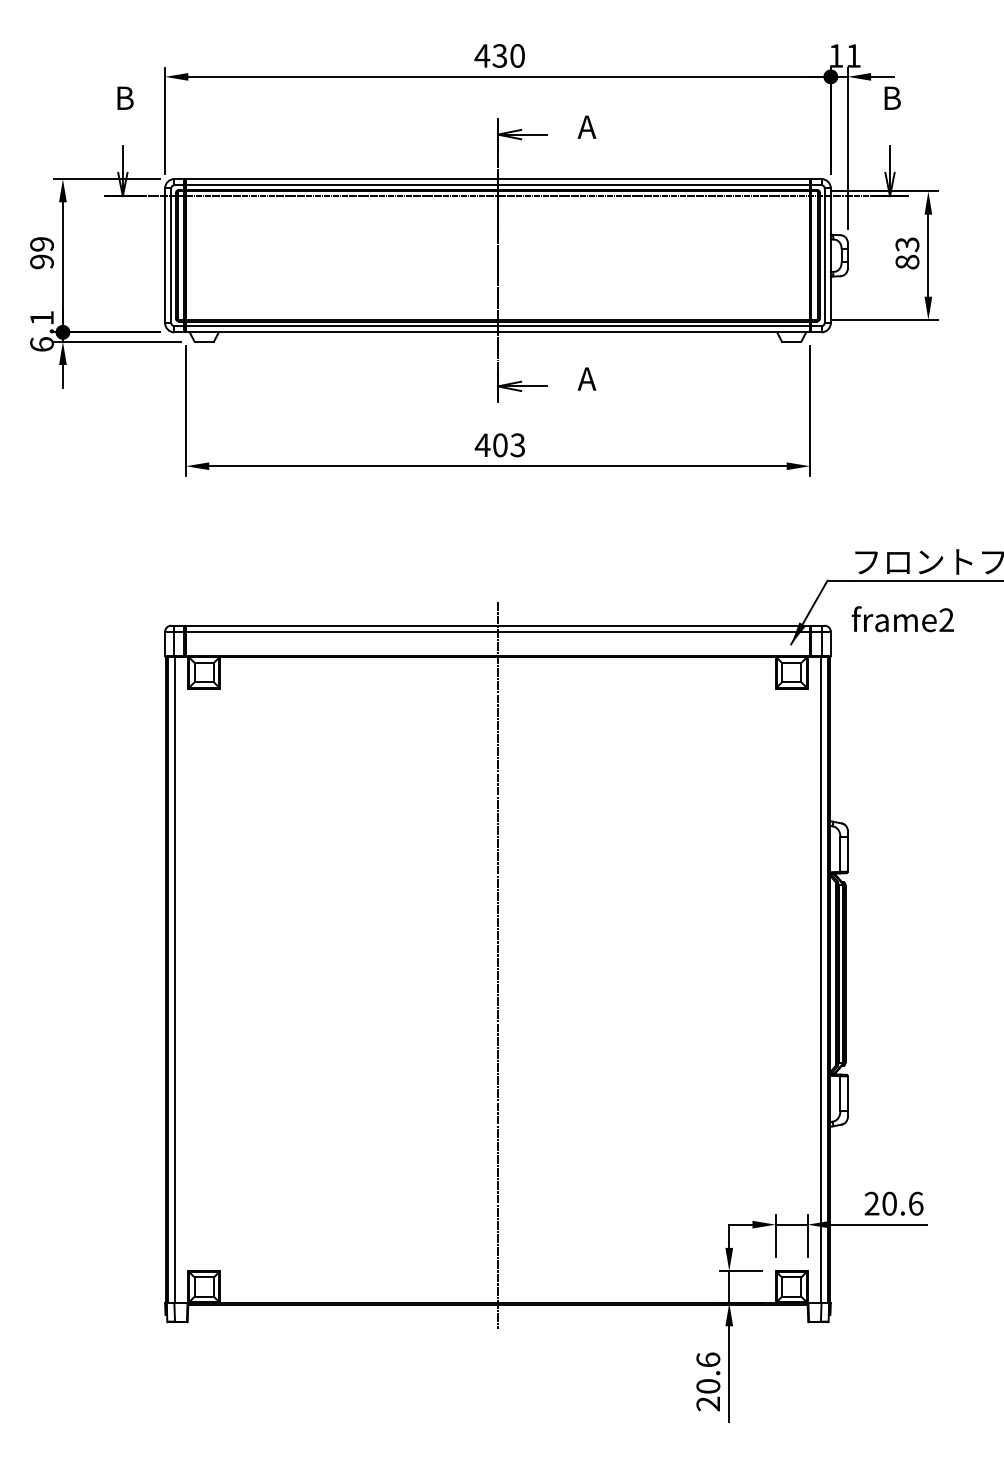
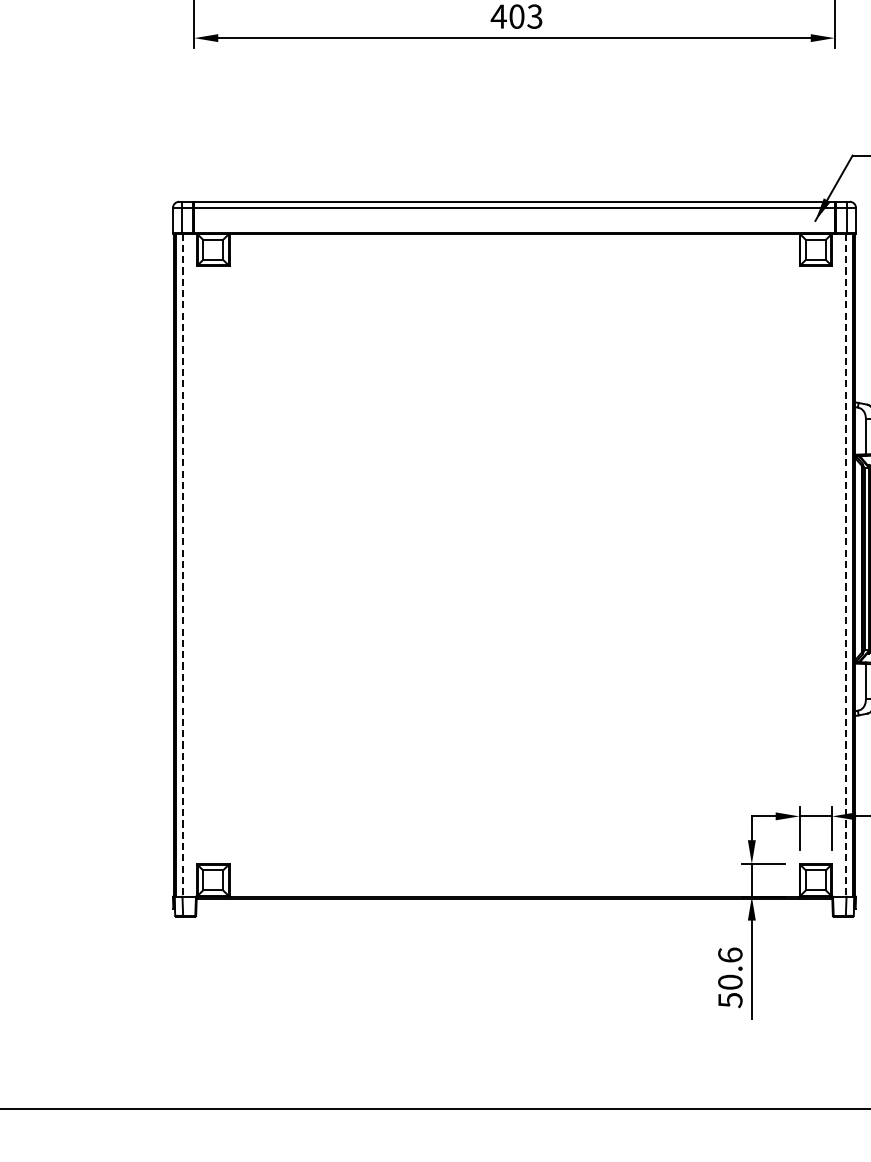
line: (497, 965) -> (514, 550), removed
line: (174, 980) -> (182, 565), solid -> dashed
line: (821, 980) -> (846, 565), solid -> dashed
text: (708, 1403) -> (730, 999), 20.6 -> 50.6

